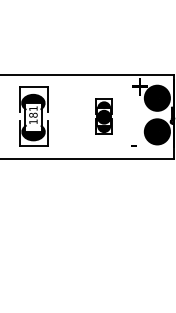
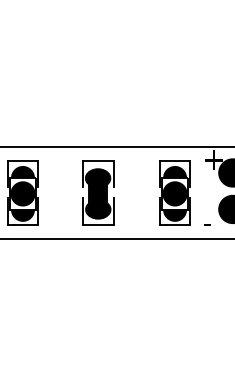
part: (103, 116) -> (174, 192), size x1.67
fill: (32, 117) -> (97, 193), added

